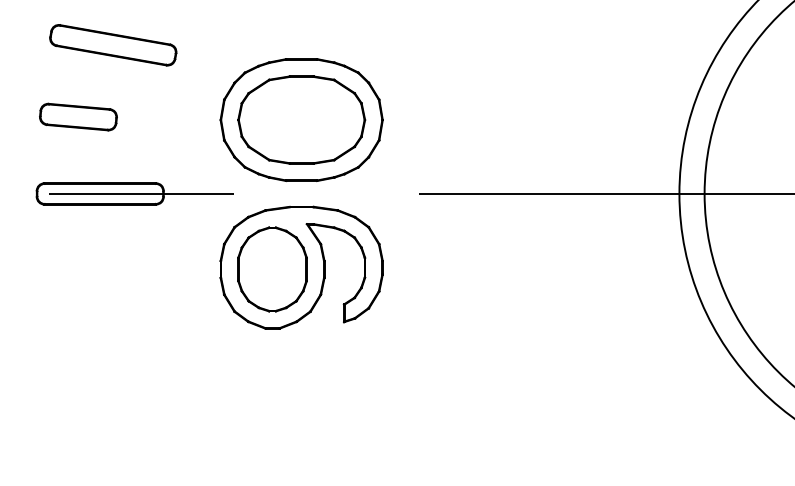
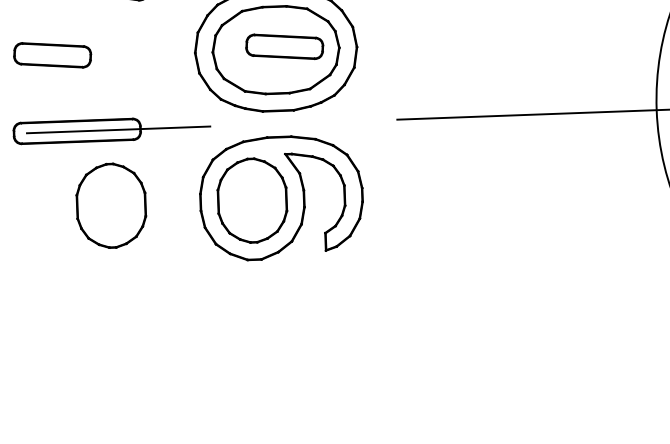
part: (310, 116) -> (284, 46), added
part: (131, 269) -> (111, 205), added

